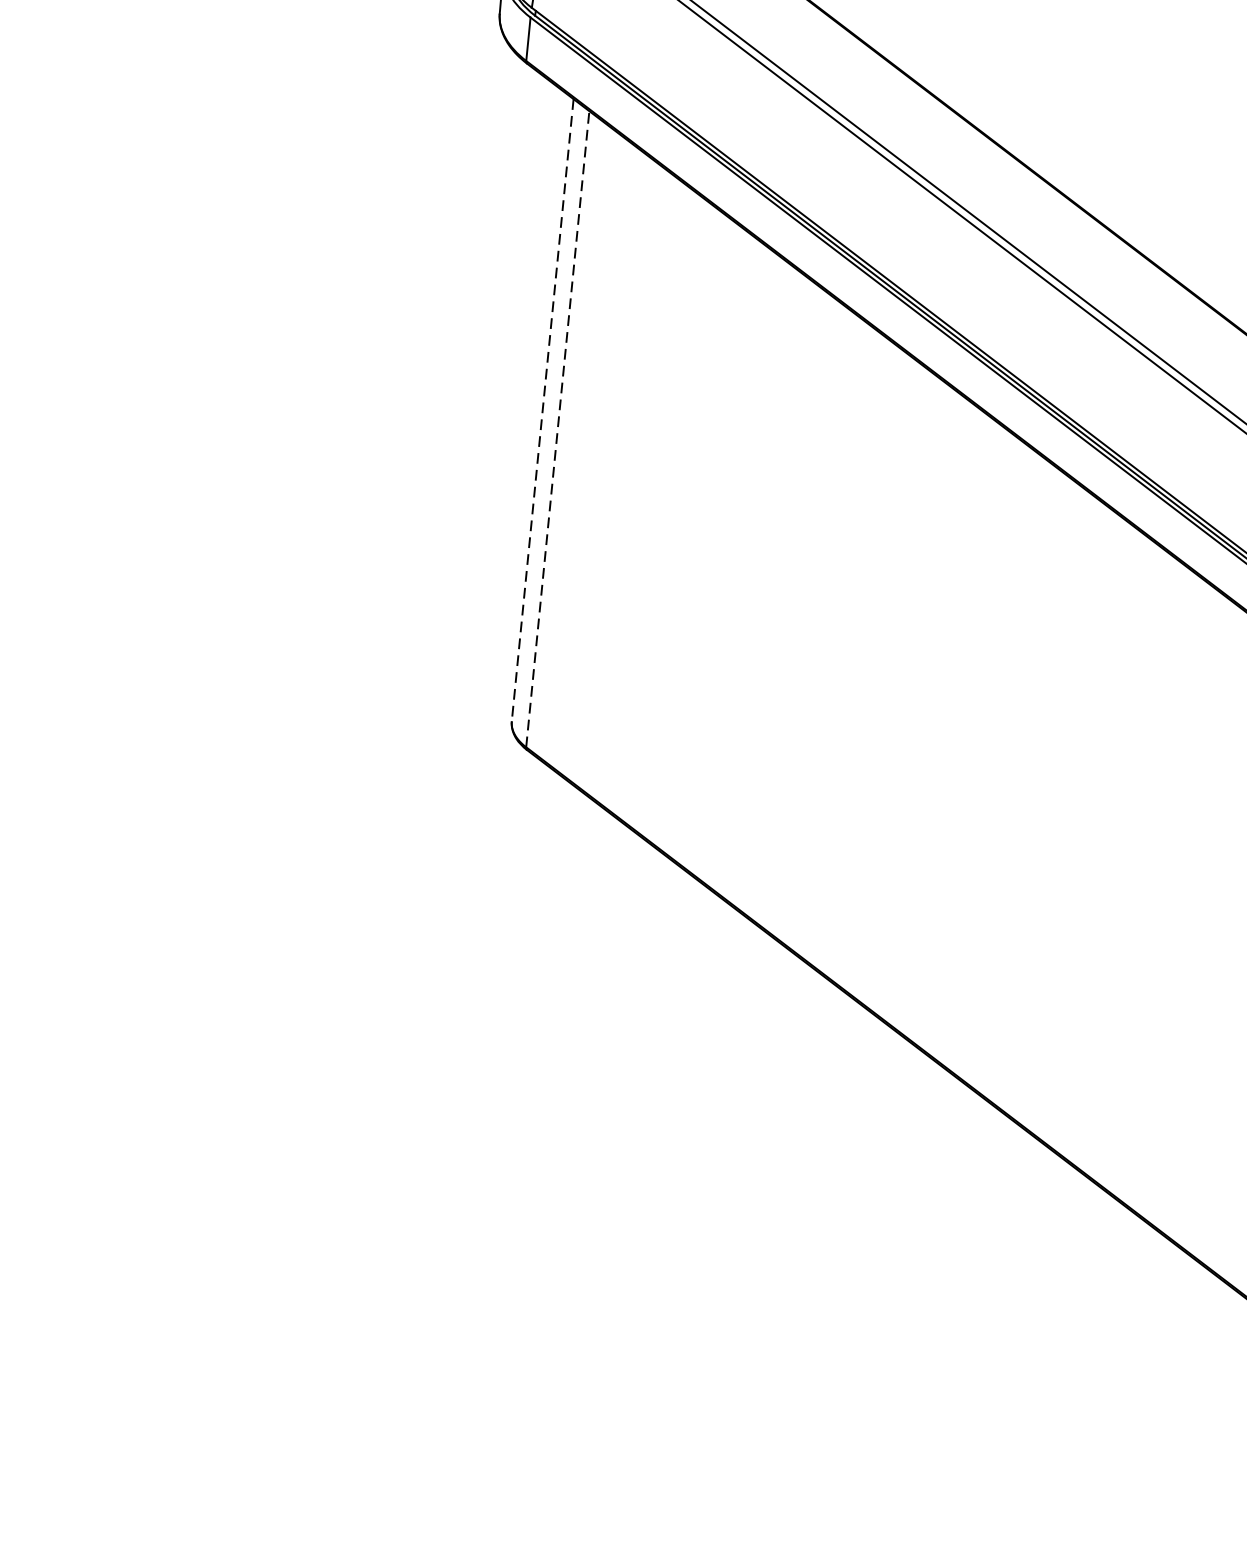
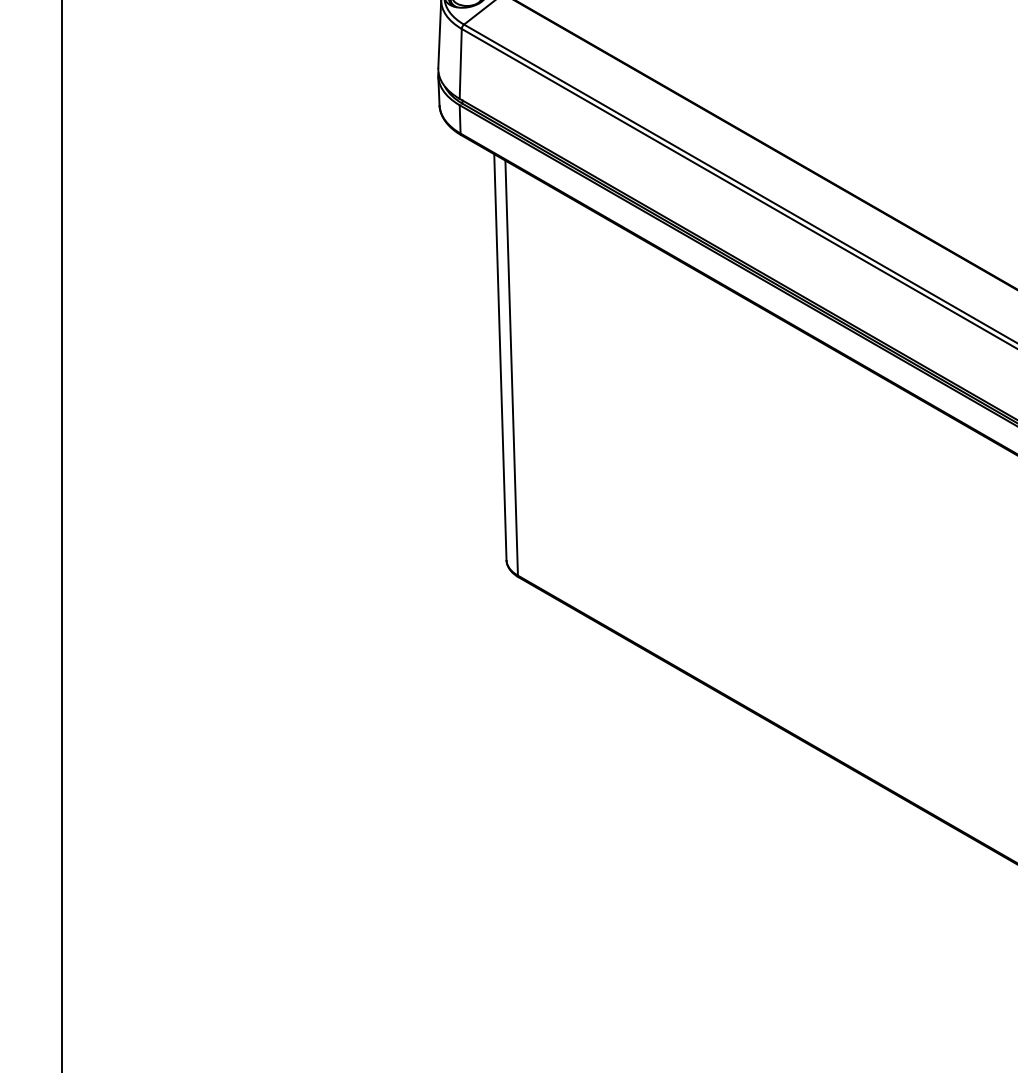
line: (542, 410) -> (500, 357), dashed -> solid
line: (557, 429) -> (511, 368), dashed -> solid

